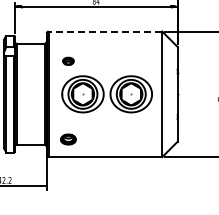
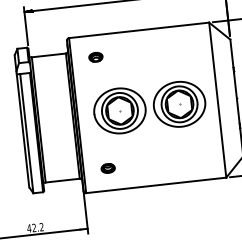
line: (105, 31) -> (139, 30), dashed -> solid
part: (68, 60) -> (95, 56), moved
part: (68, 138) -> (108, 167), size x0.71

